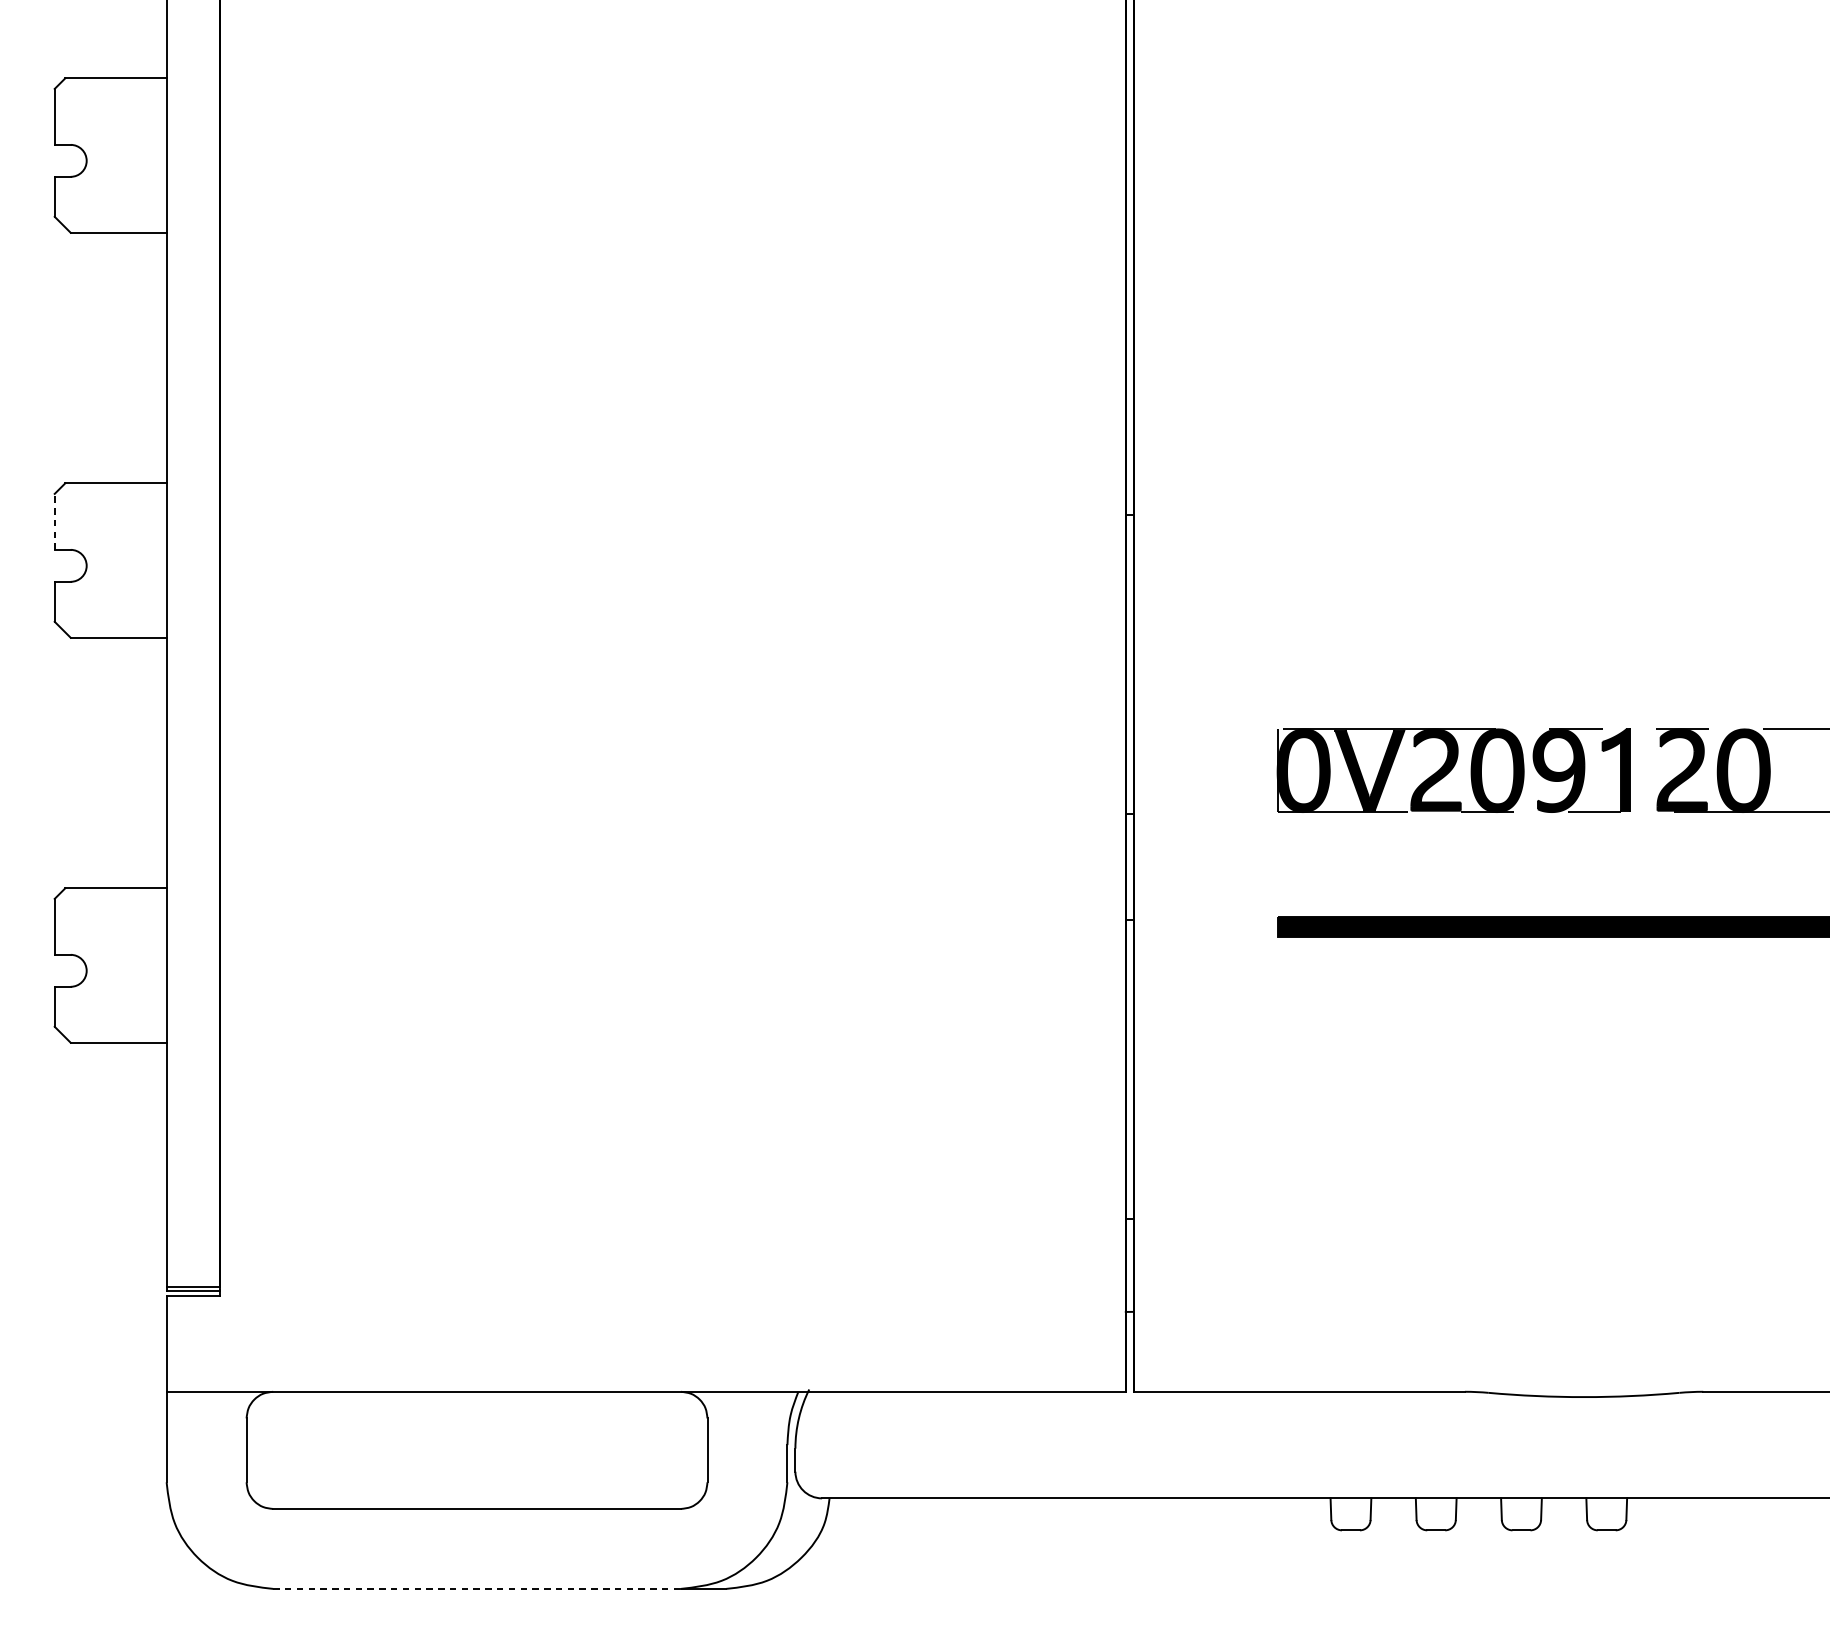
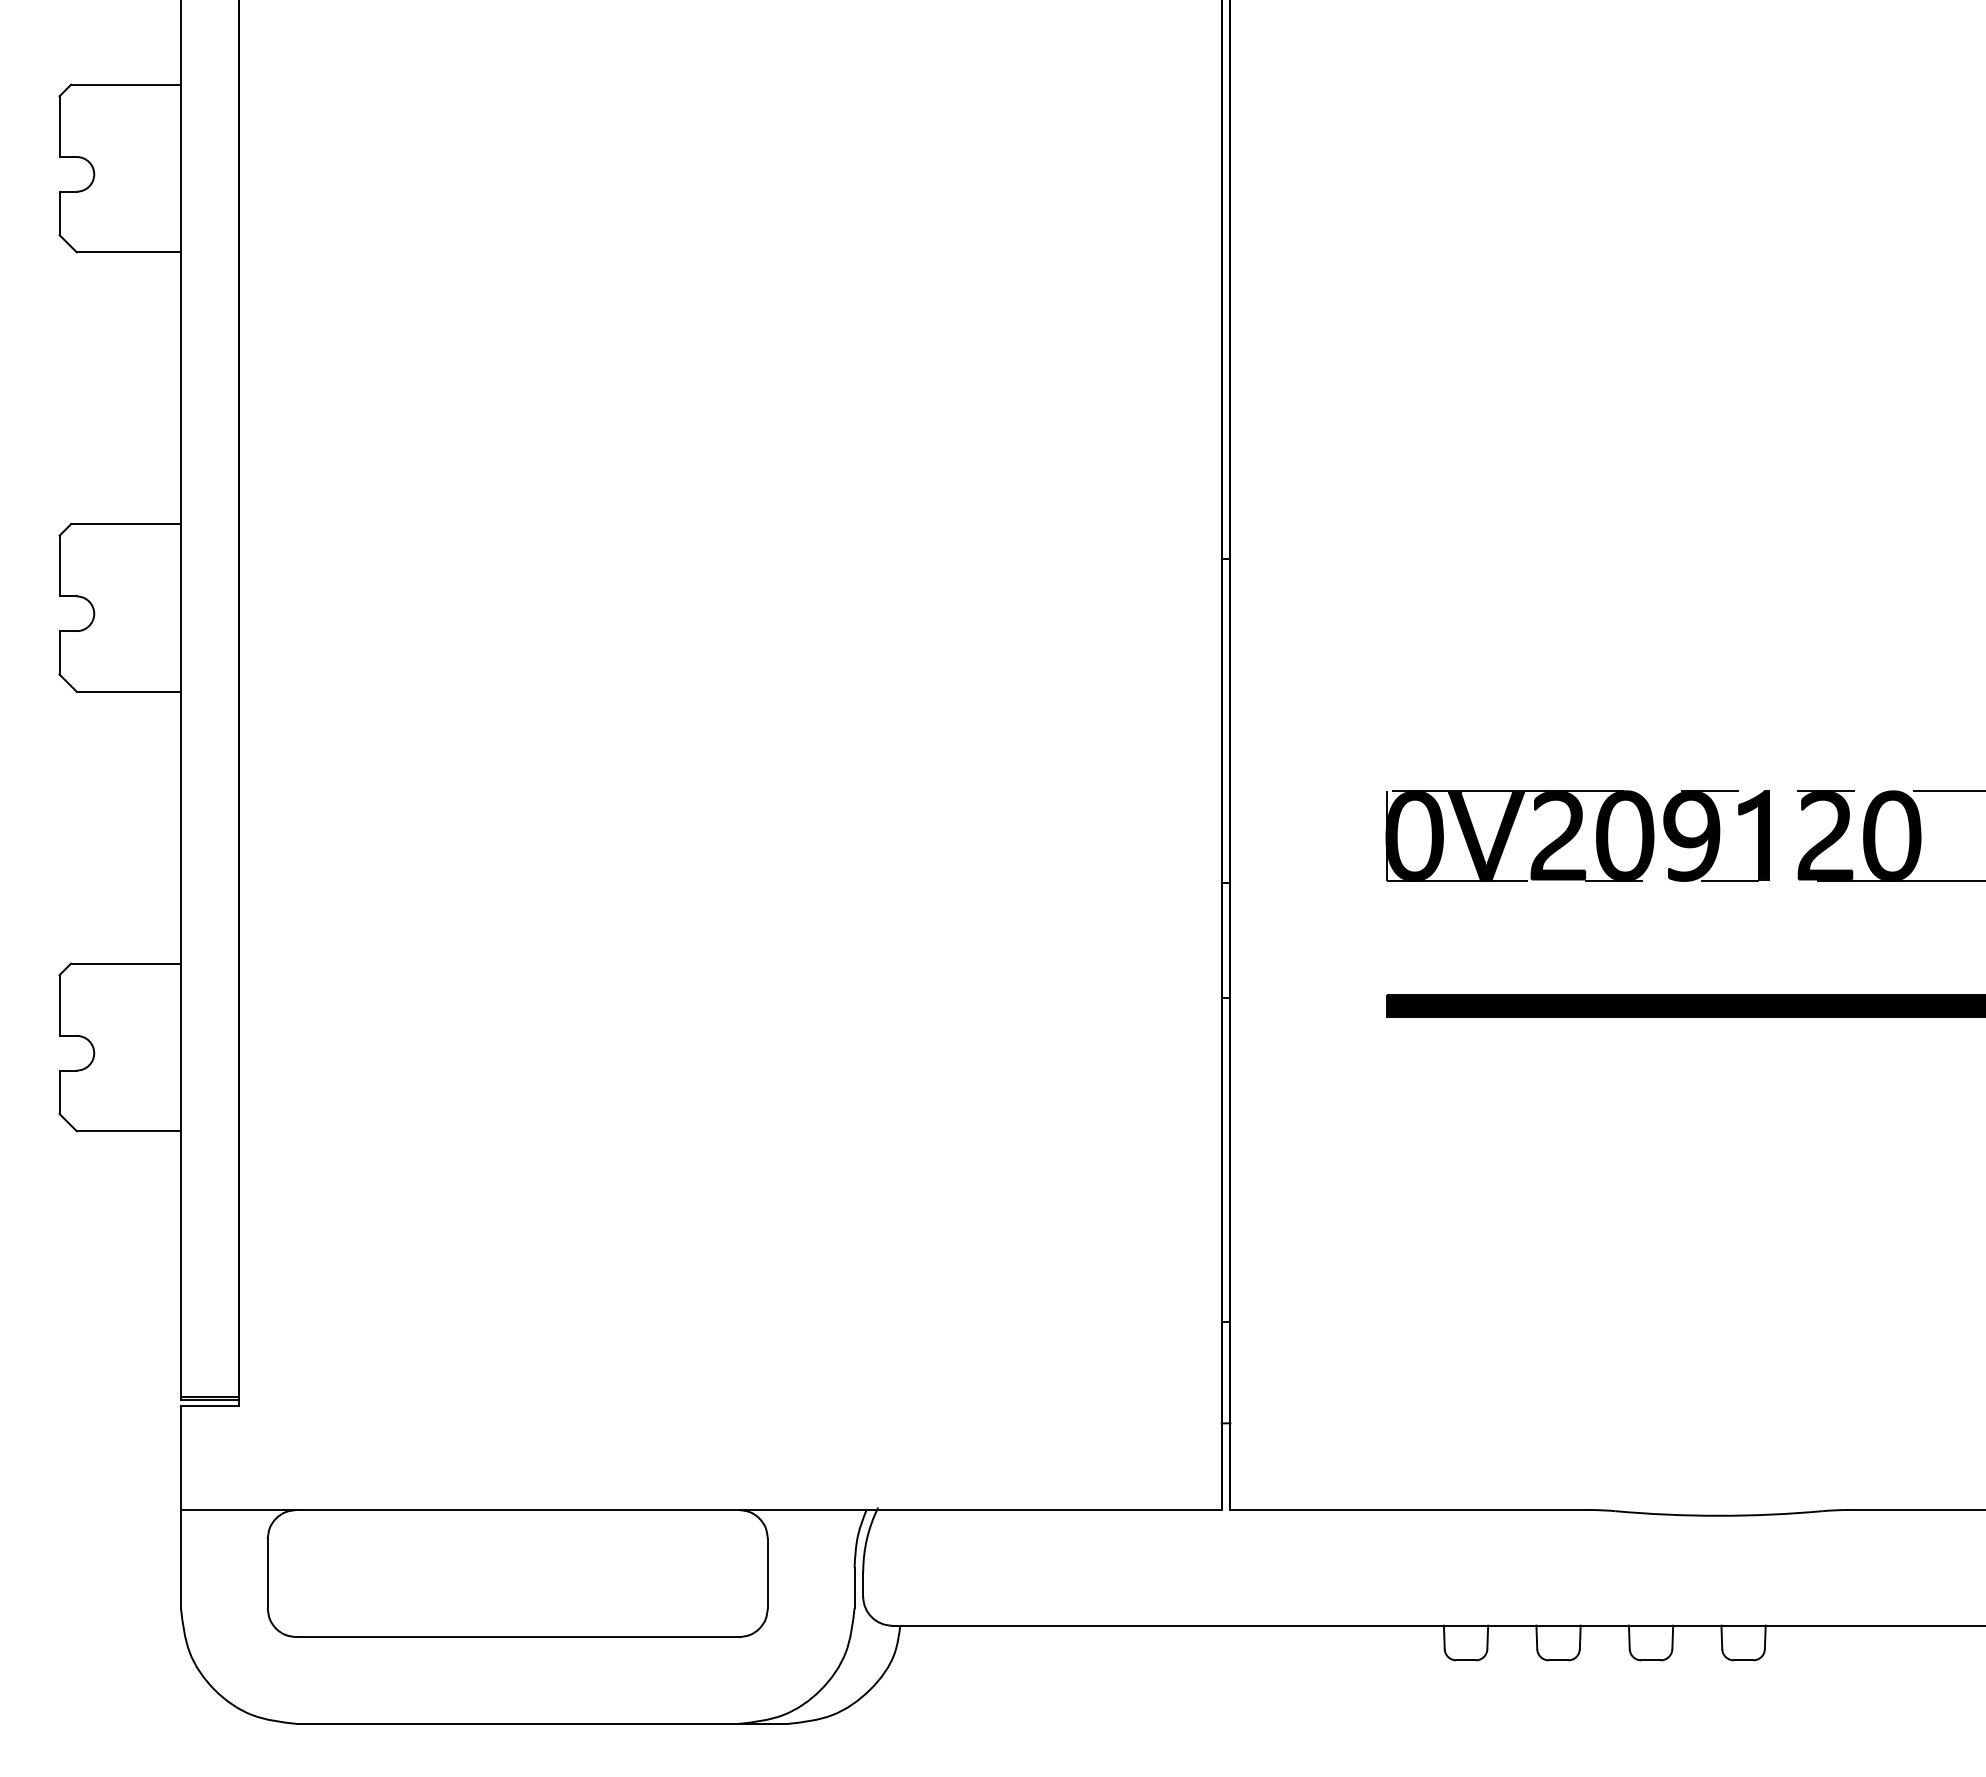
line: (54, 521) -> (59, 565), dashed -> solid
line: (477, 1588) -> (518, 1723), dashed -> solid

